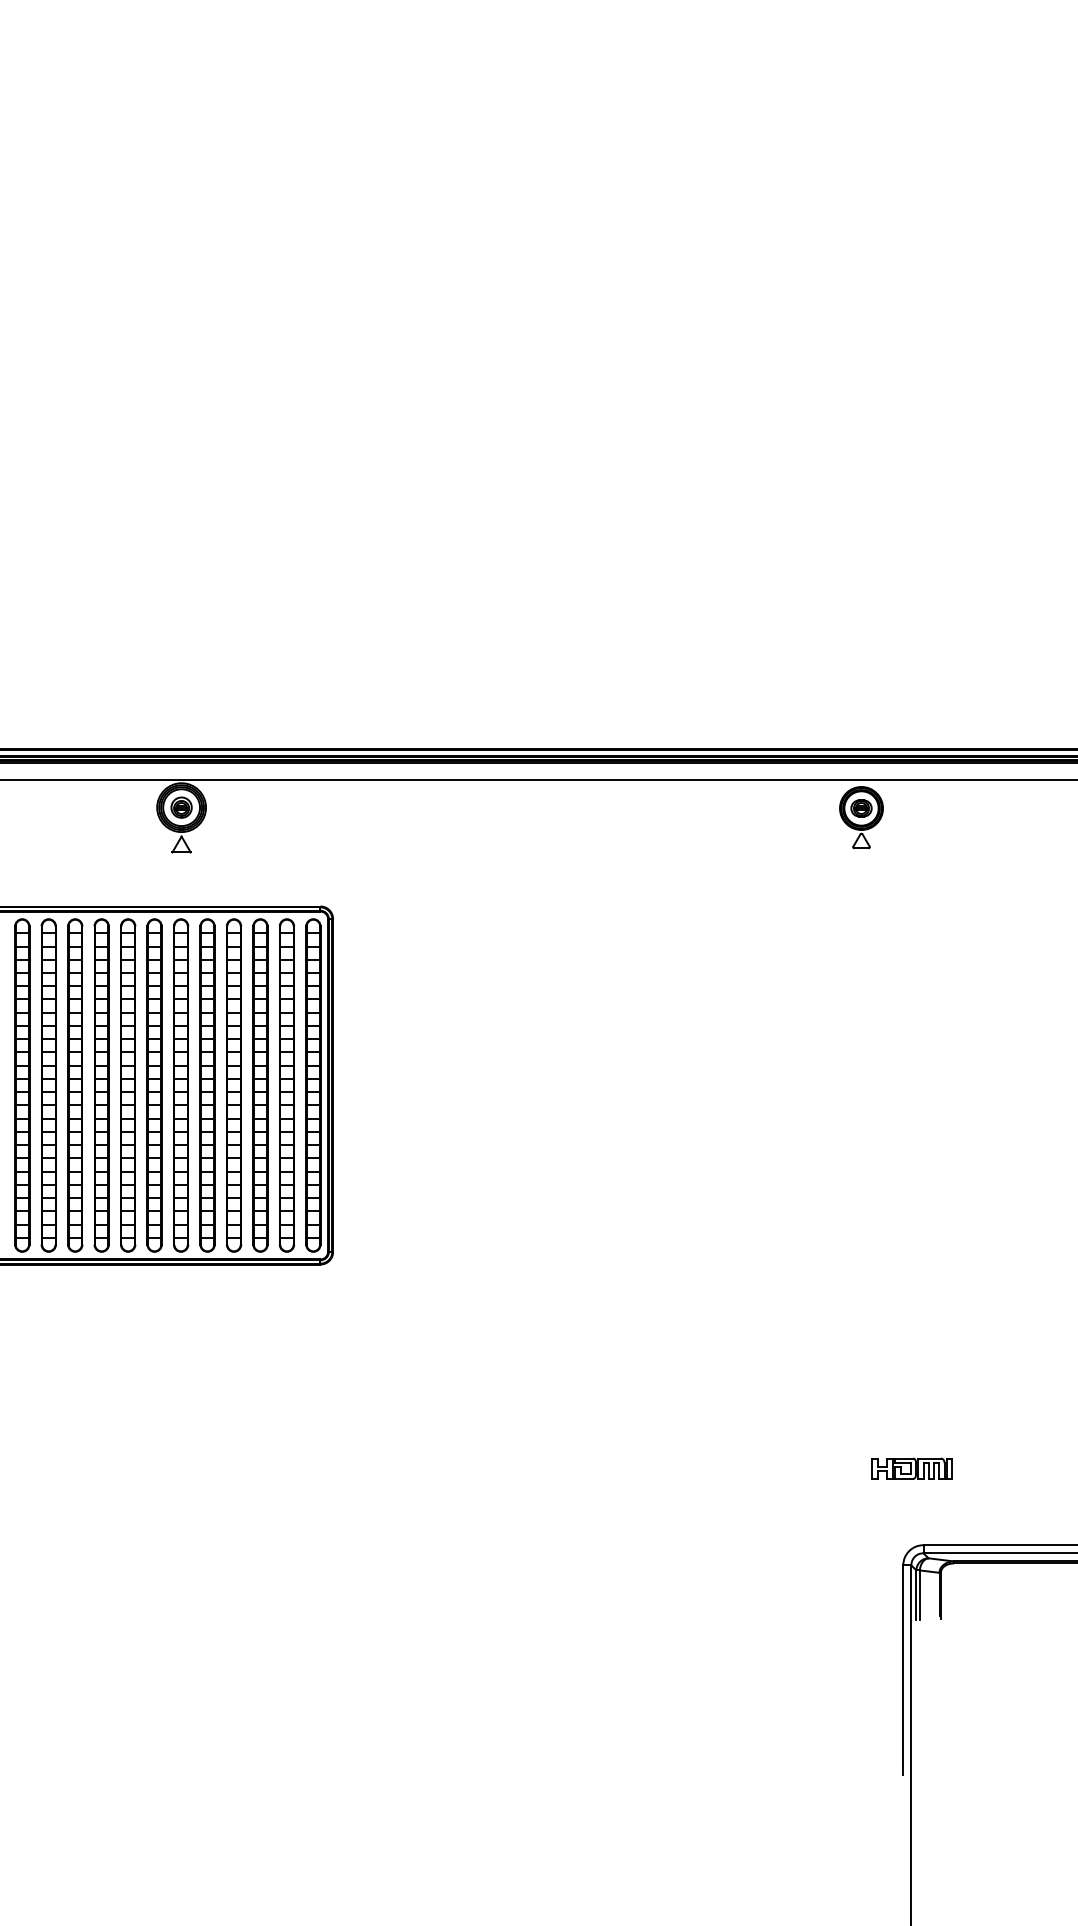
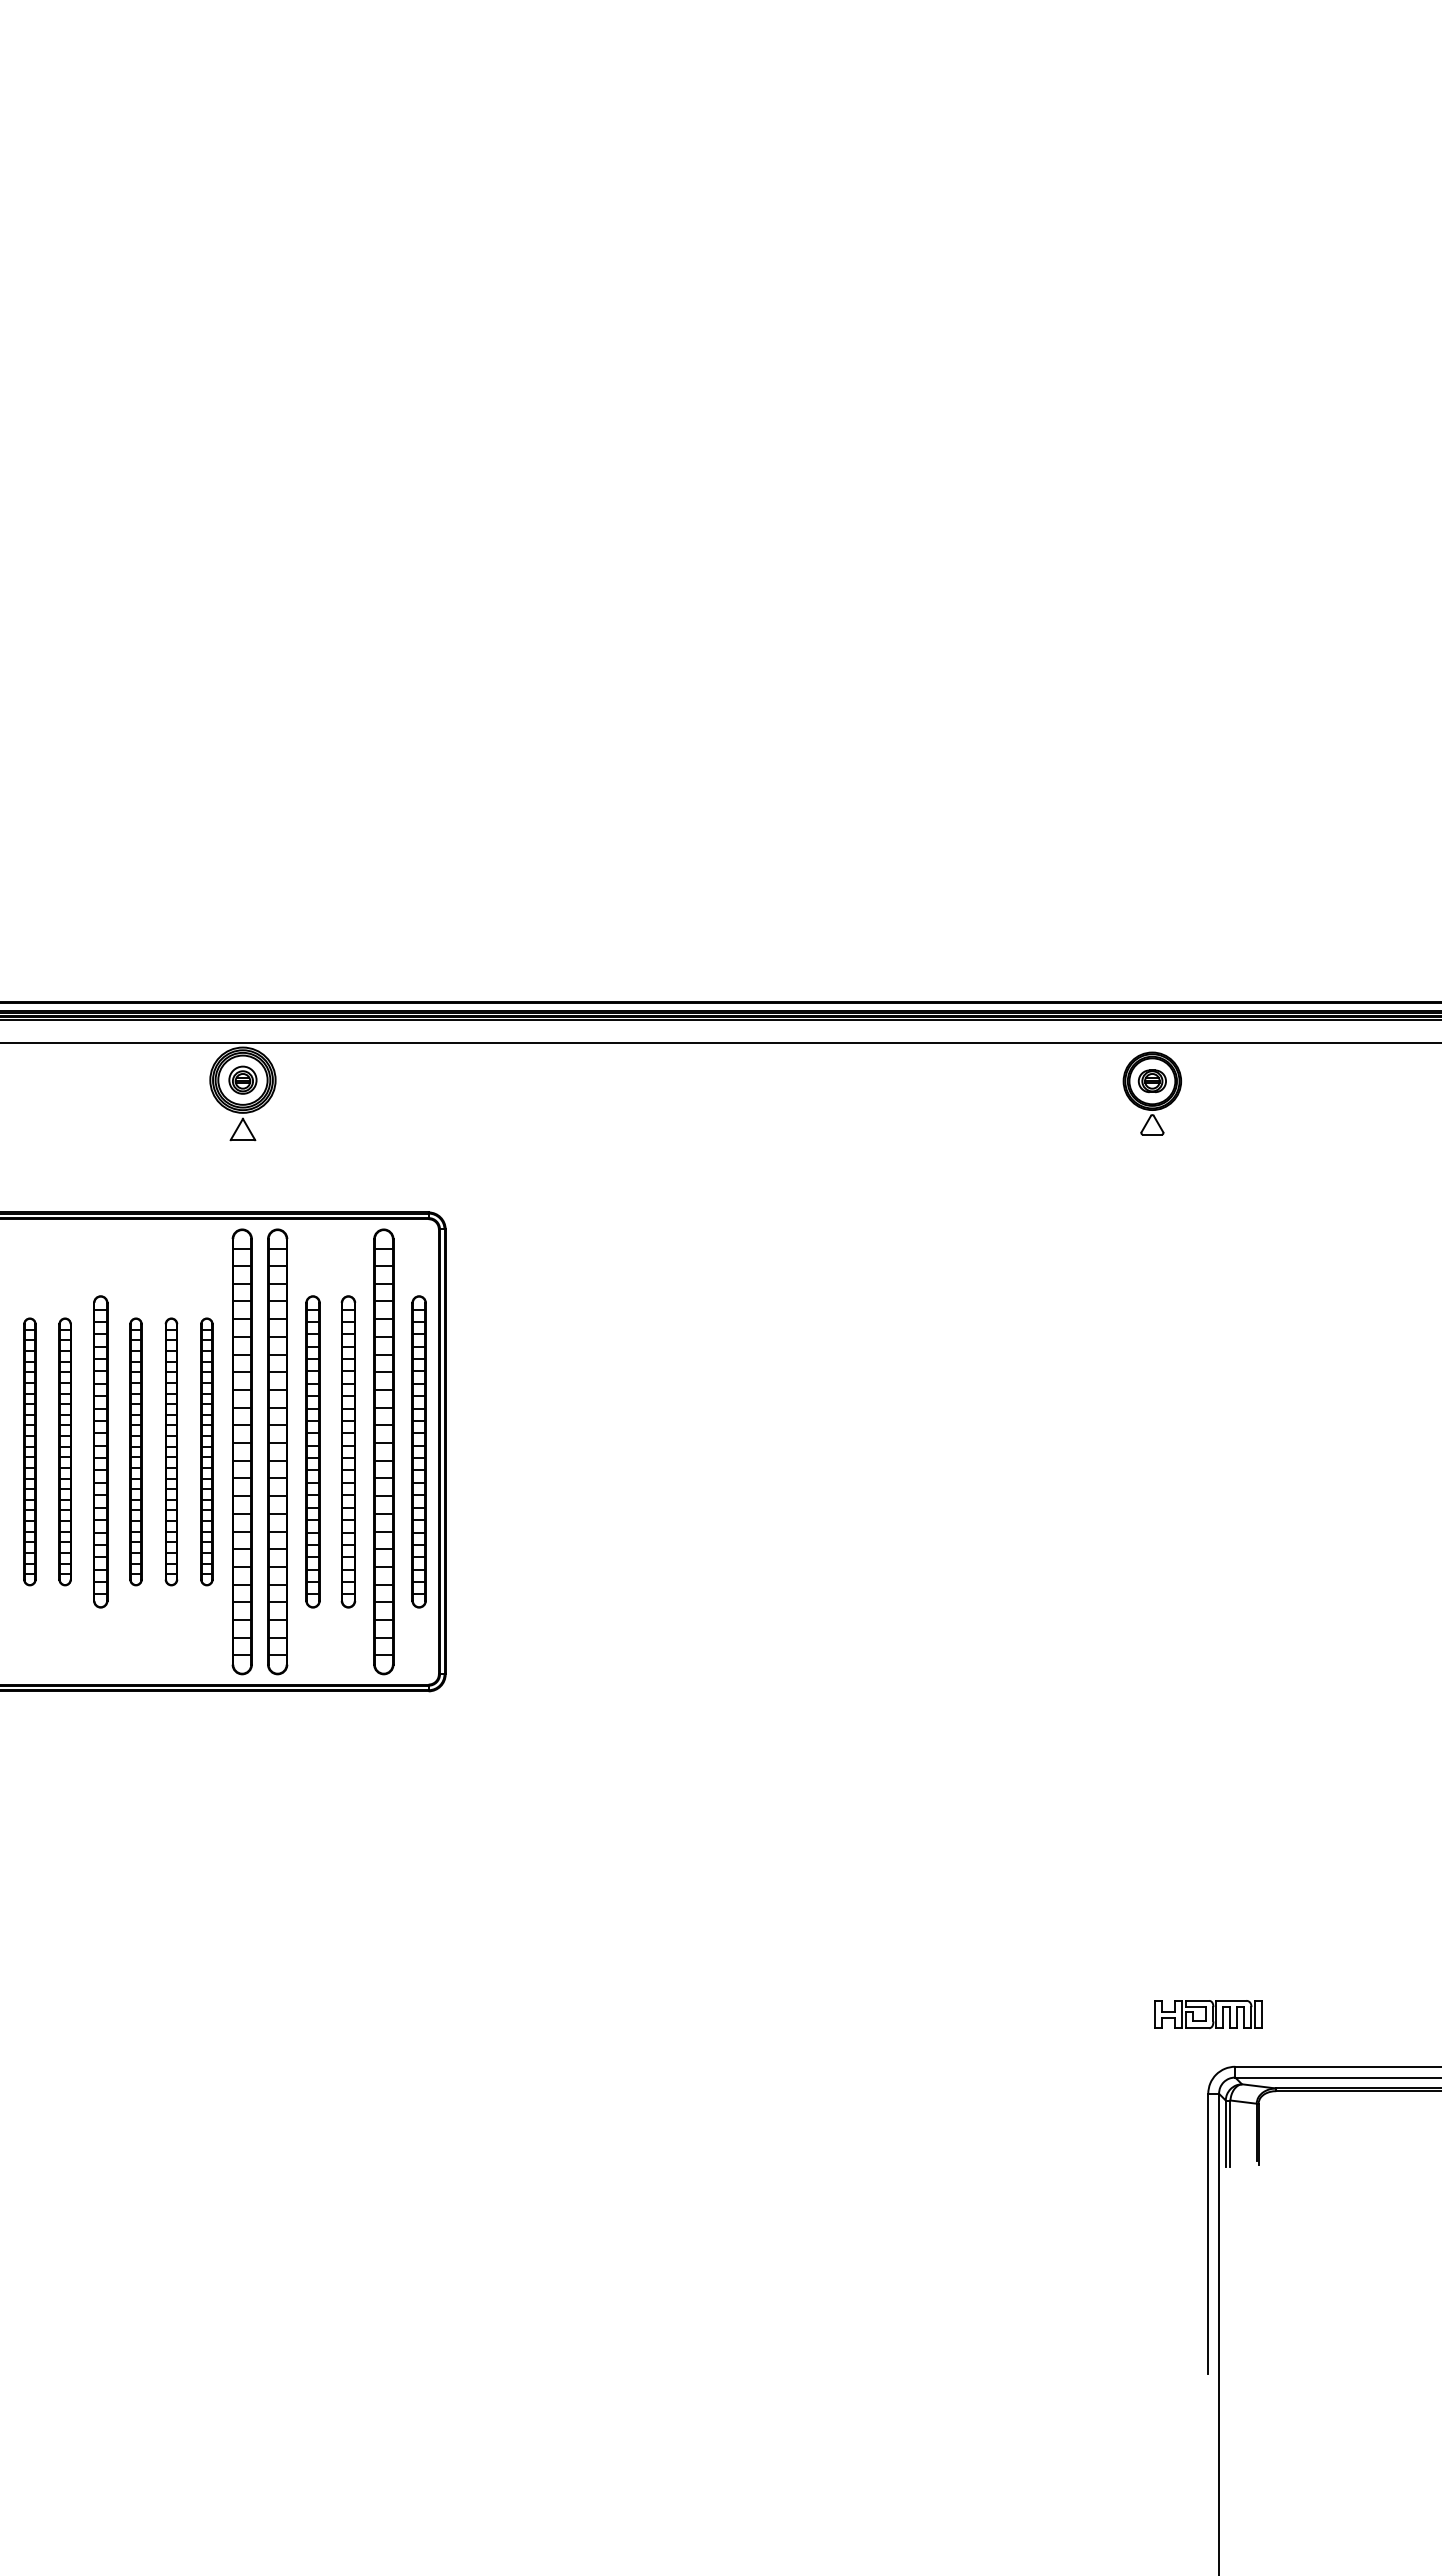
part: (22, 1085) -> (29, 1451), size x0.6
part: (48, 1085) -> (64, 1451), size x0.6
part: (75, 1085) -> (100, 1451), size x0.7
part: (101, 1085) -> (135, 1451), size x0.6
part: (128, 1085) -> (171, 1451), size x0.6
part: (154, 1085) -> (206, 1451), size x0.6
part: (233, 1085) -> (312, 1451), size x0.7
part: (260, 1085) -> (348, 1451), size x0.7
part: (312, 1085) -> (418, 1451), size x0.7
part: (912, 1468) -> (1208, 2014), moved

